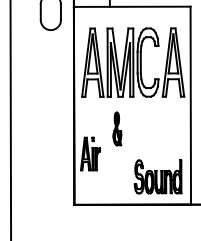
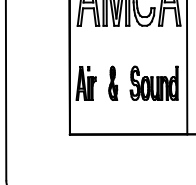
part: (117, 128) -> (113, 82), moved
part: (157, 176) -> (153, 82), moved

